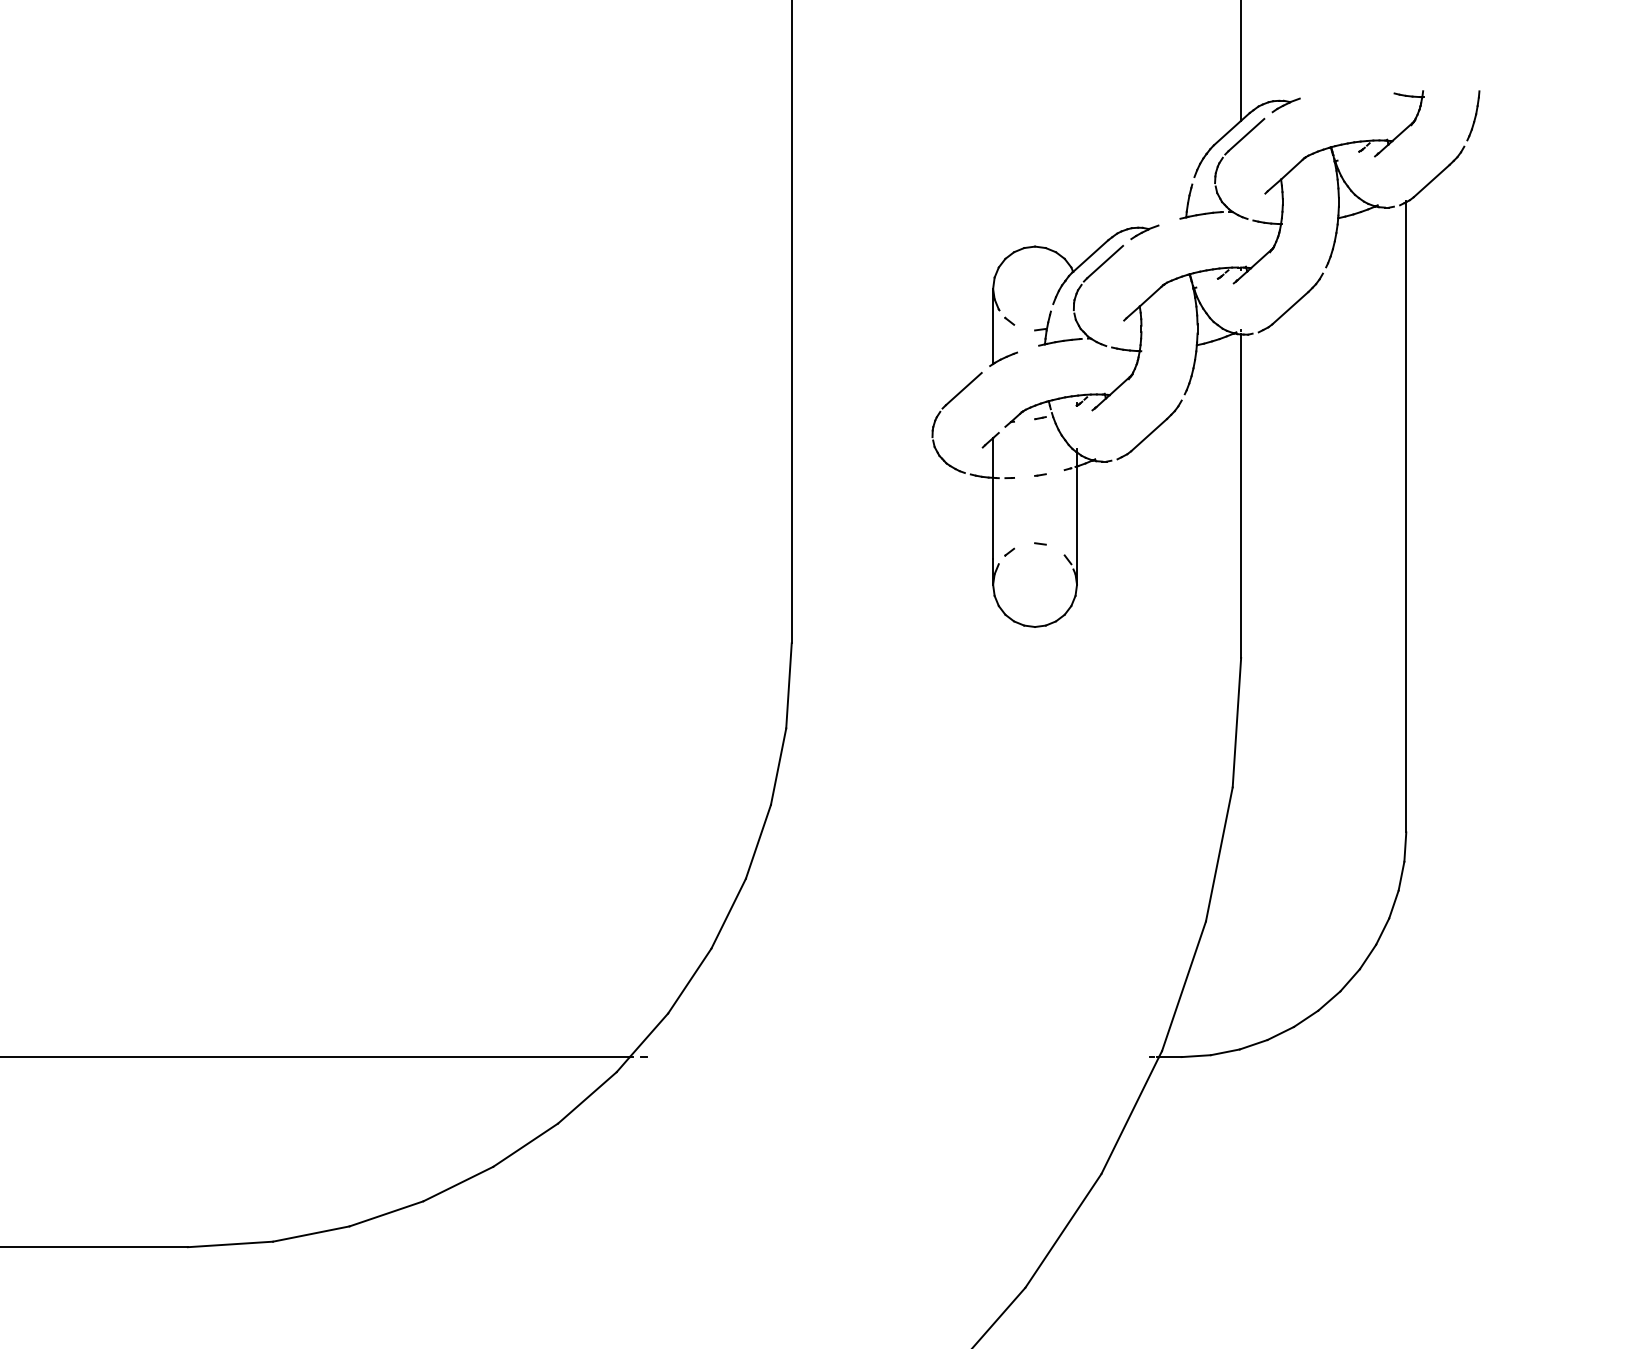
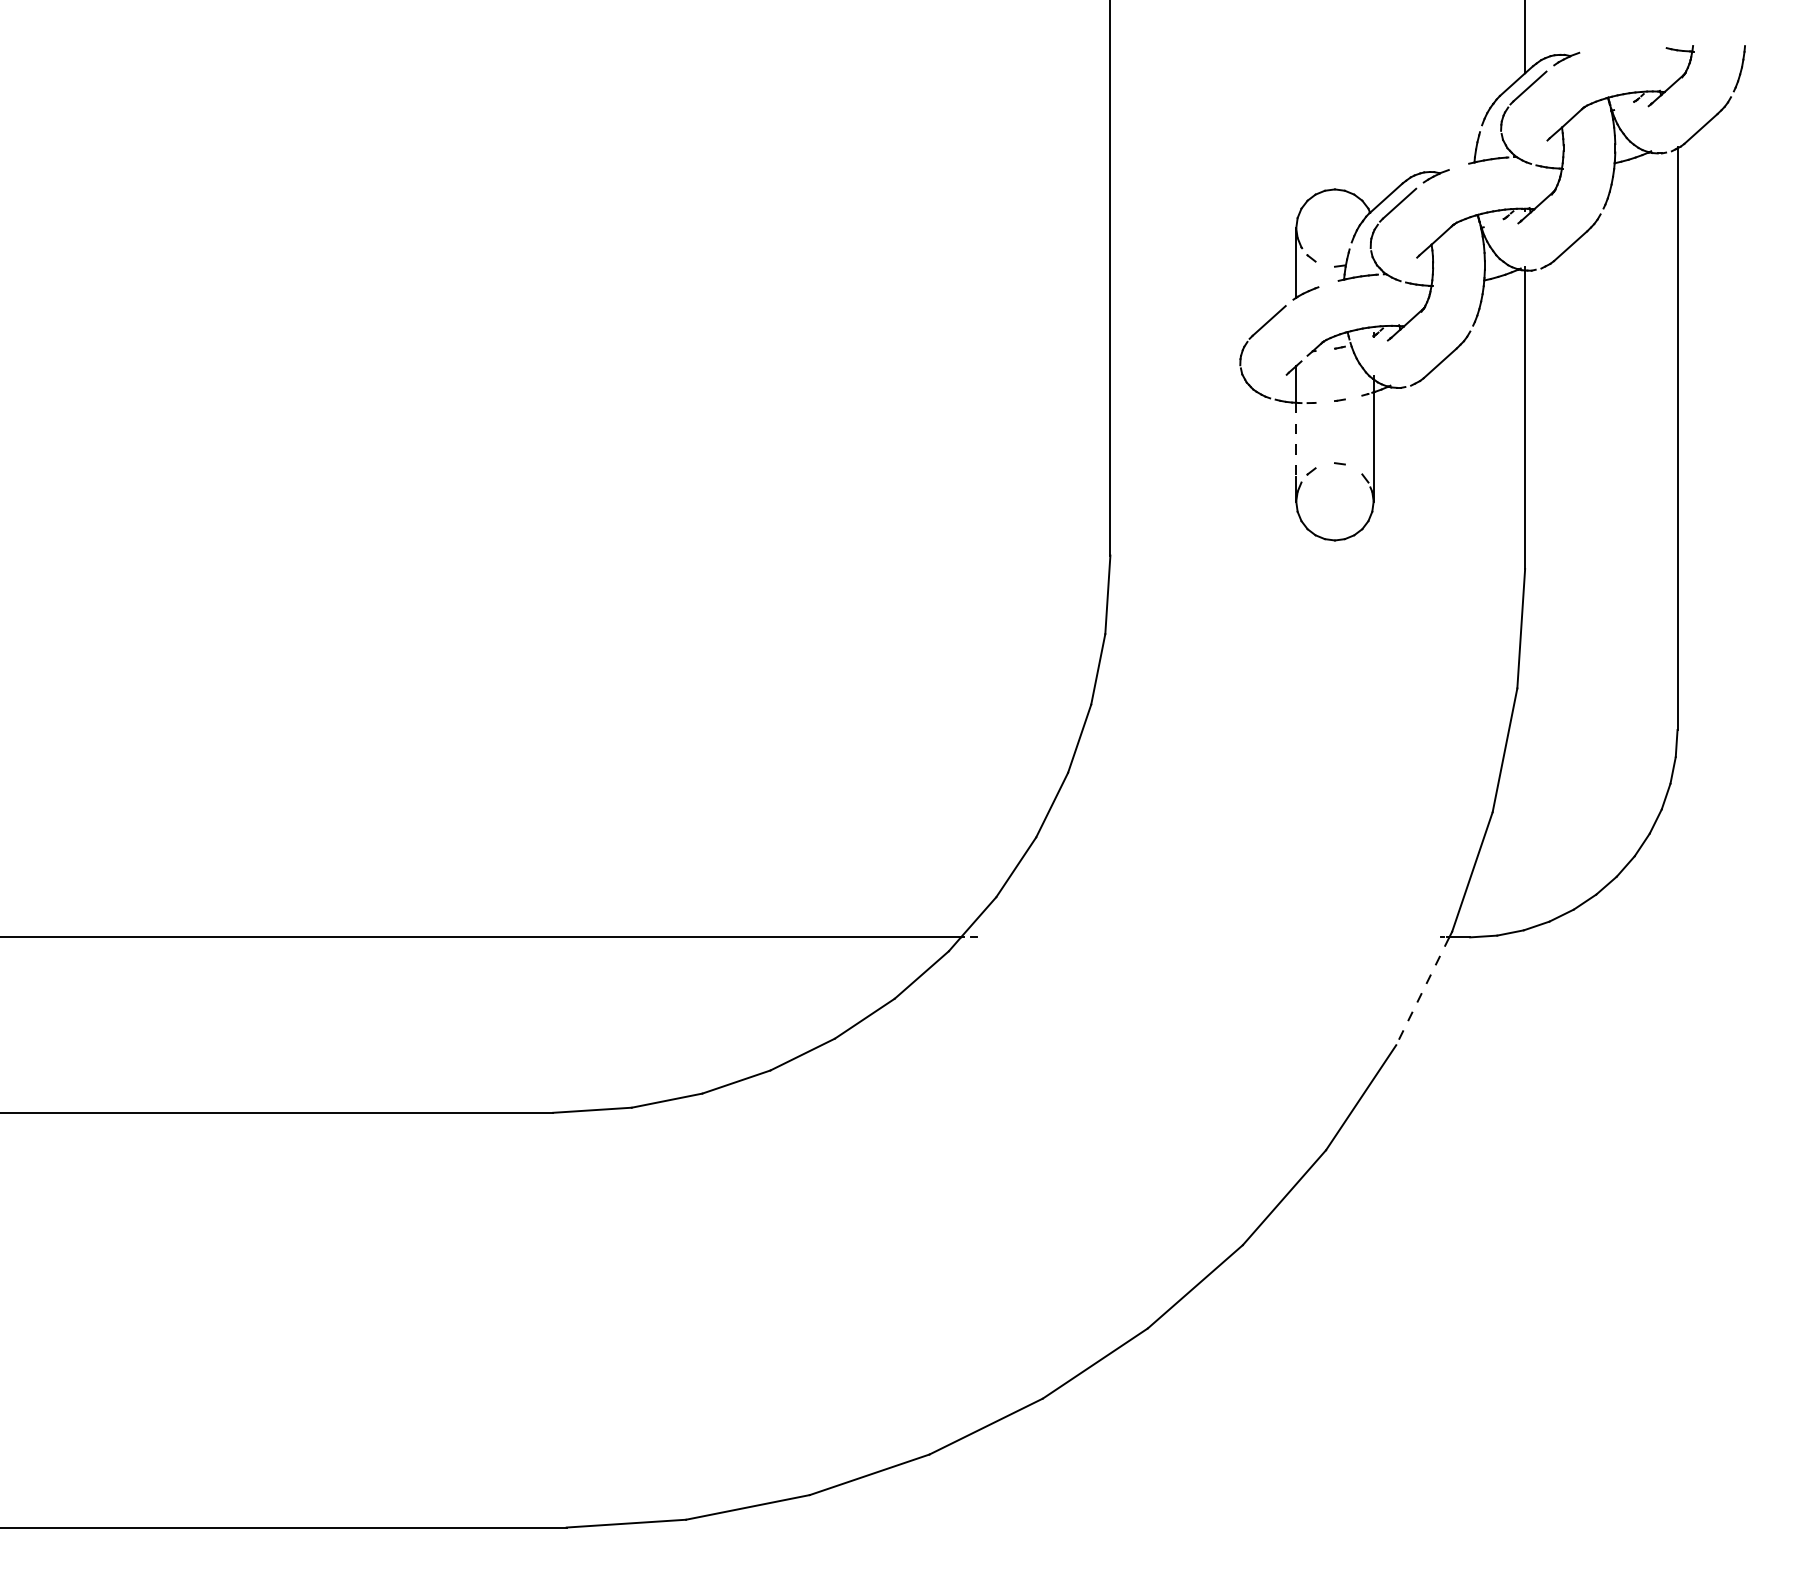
line: (993, 518) -> (1296, 440), solid -> dashed
line: (1129, 1115) -> (1422, 991), solid -> dashed

